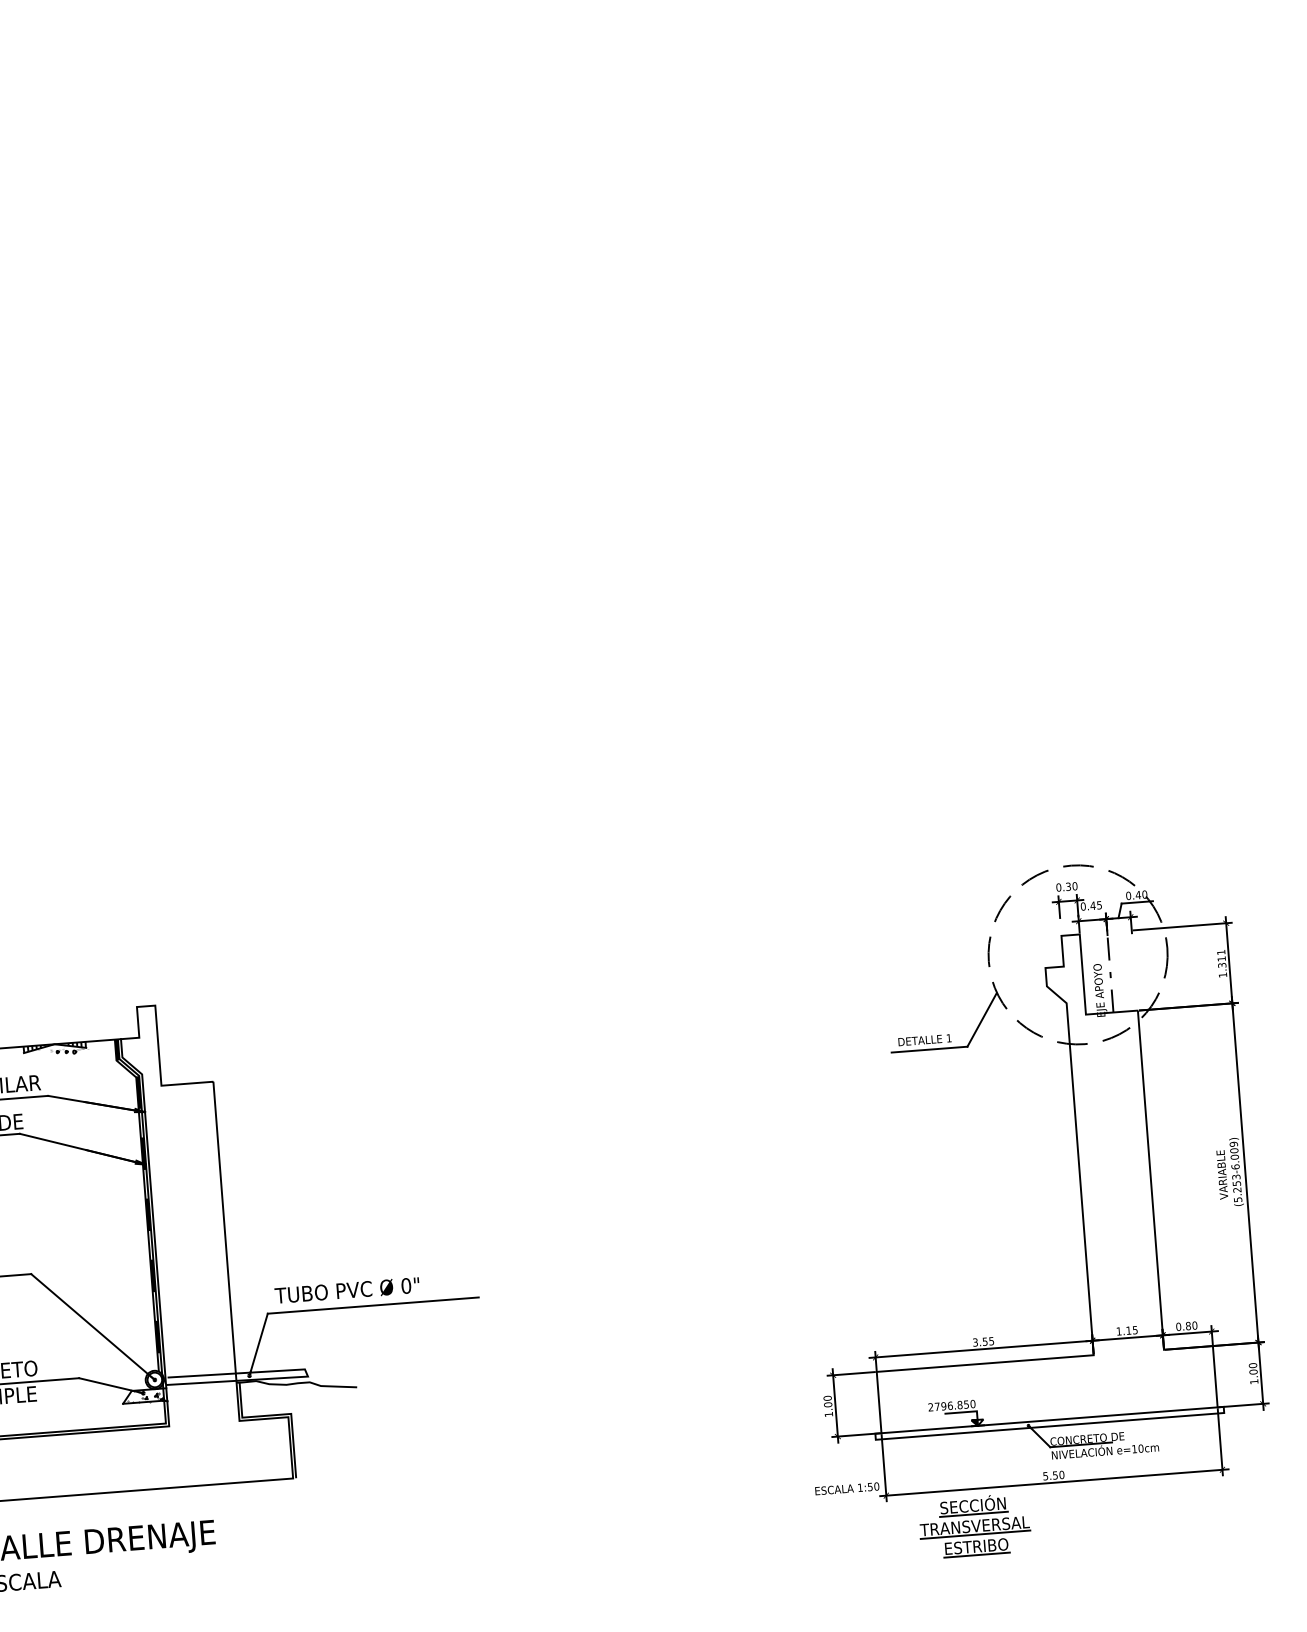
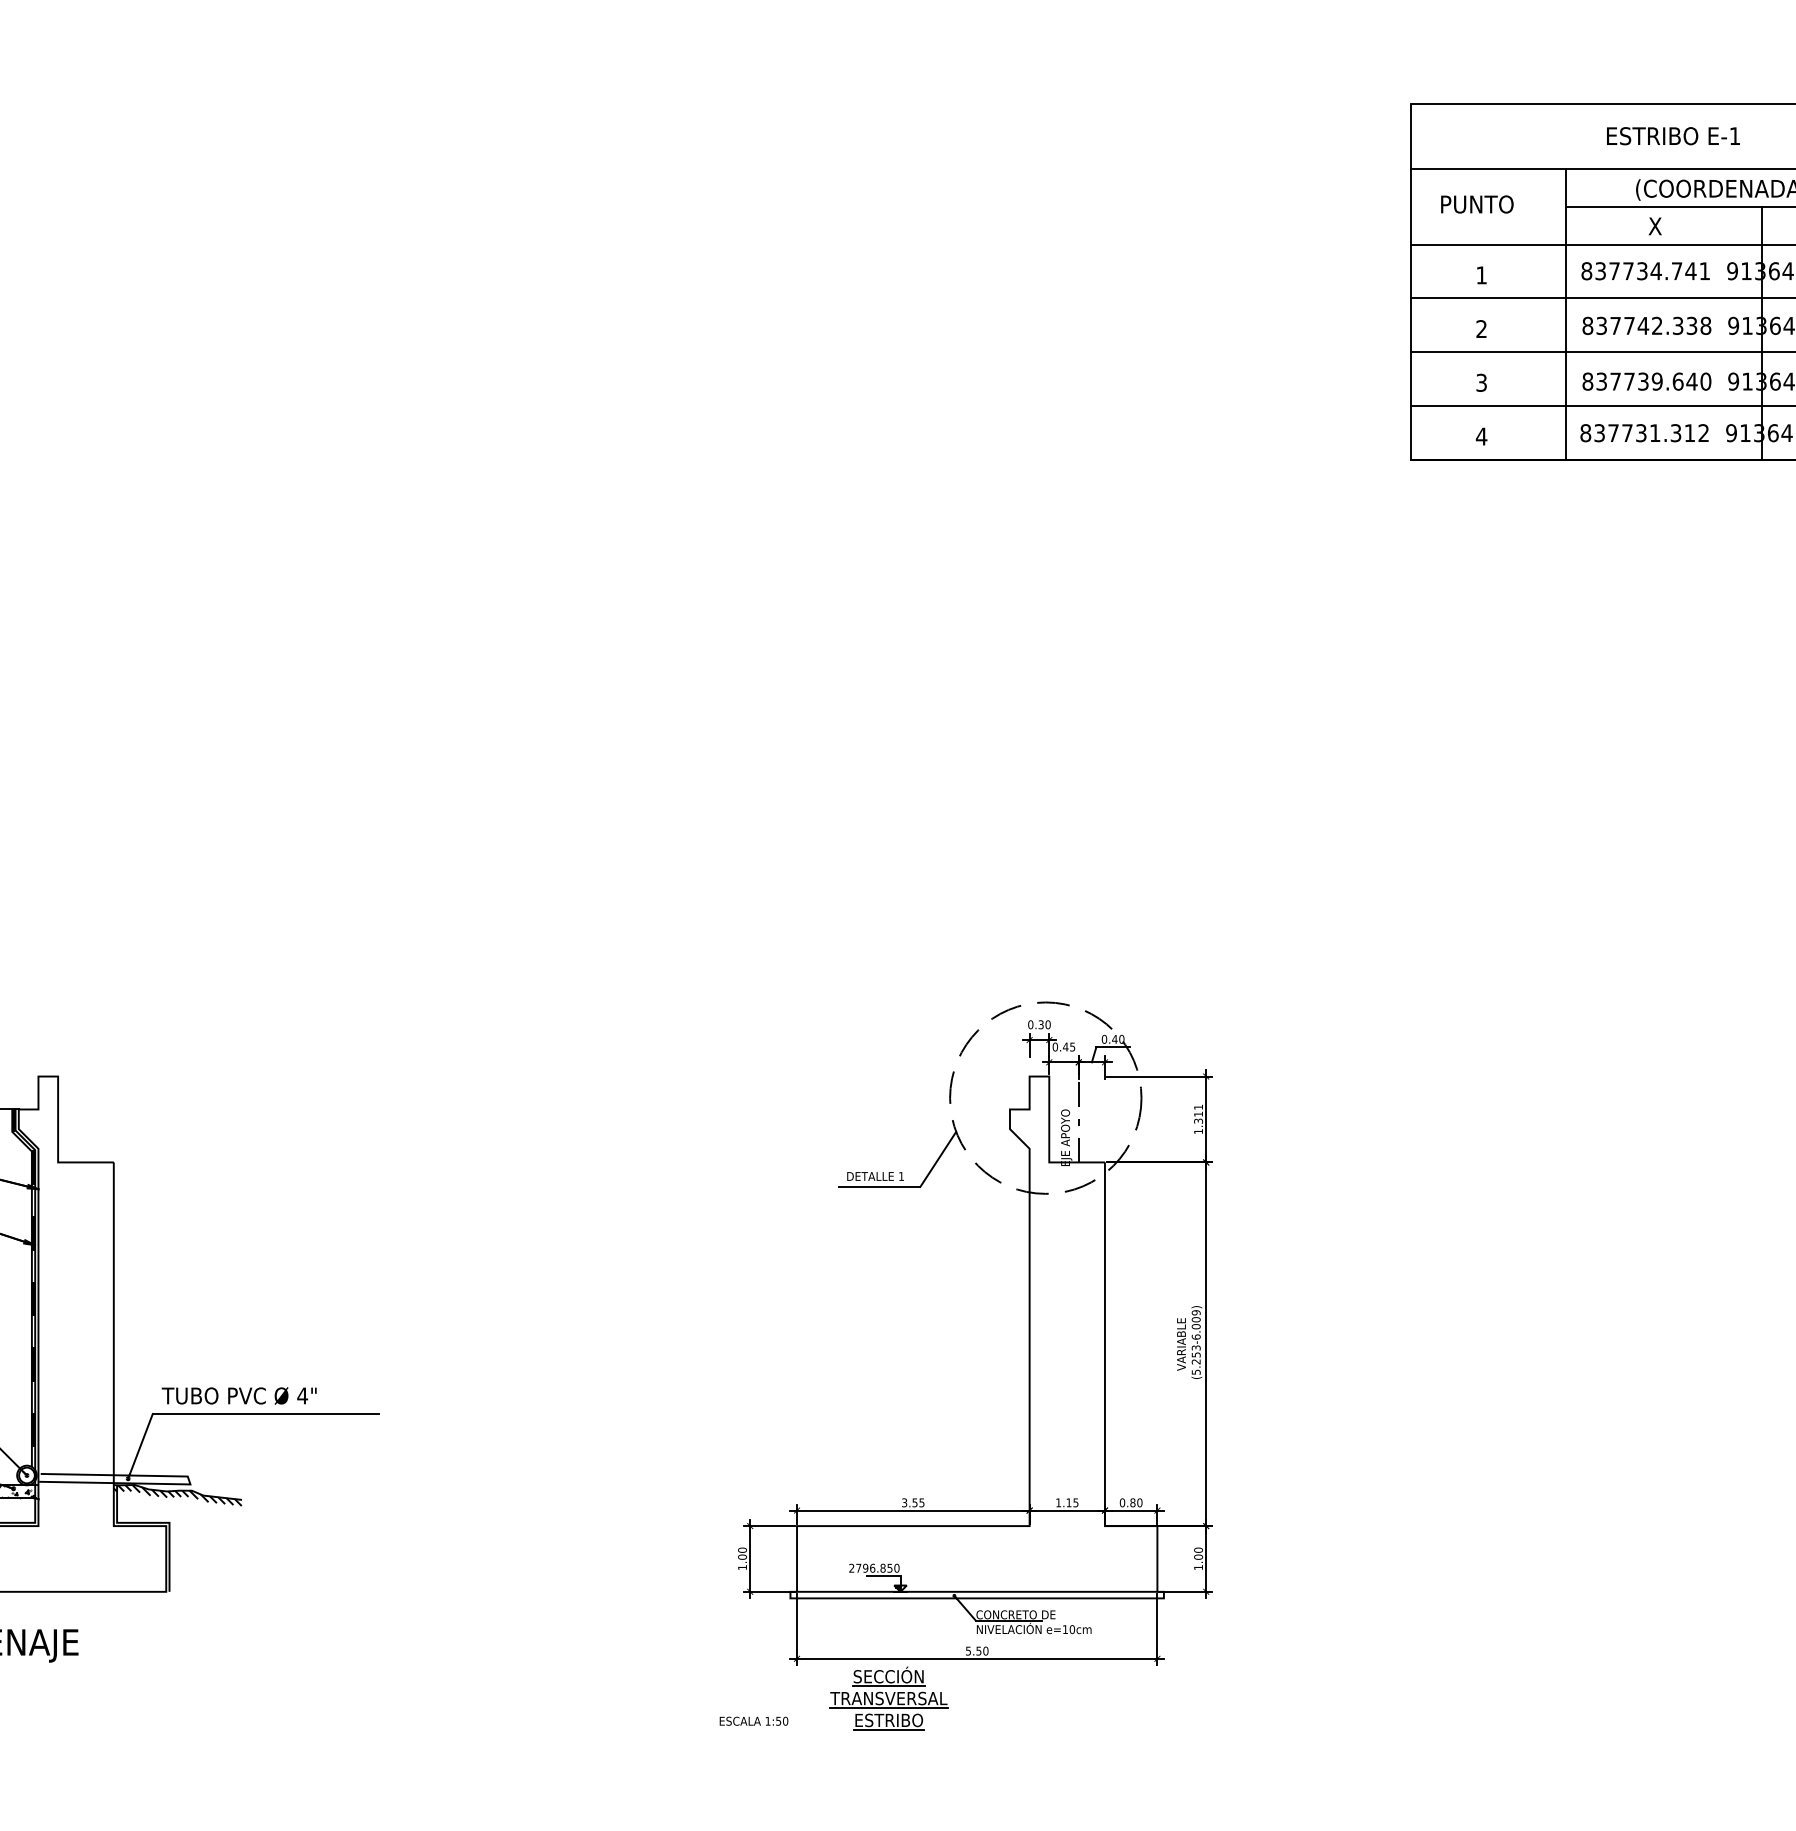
text: (406, 1285) -> (302, 1395), 0" -> 4"
hatch: (296, 1387) -> (177, 1495), added
text: (846, 1488) -> (753, 1720), moved

